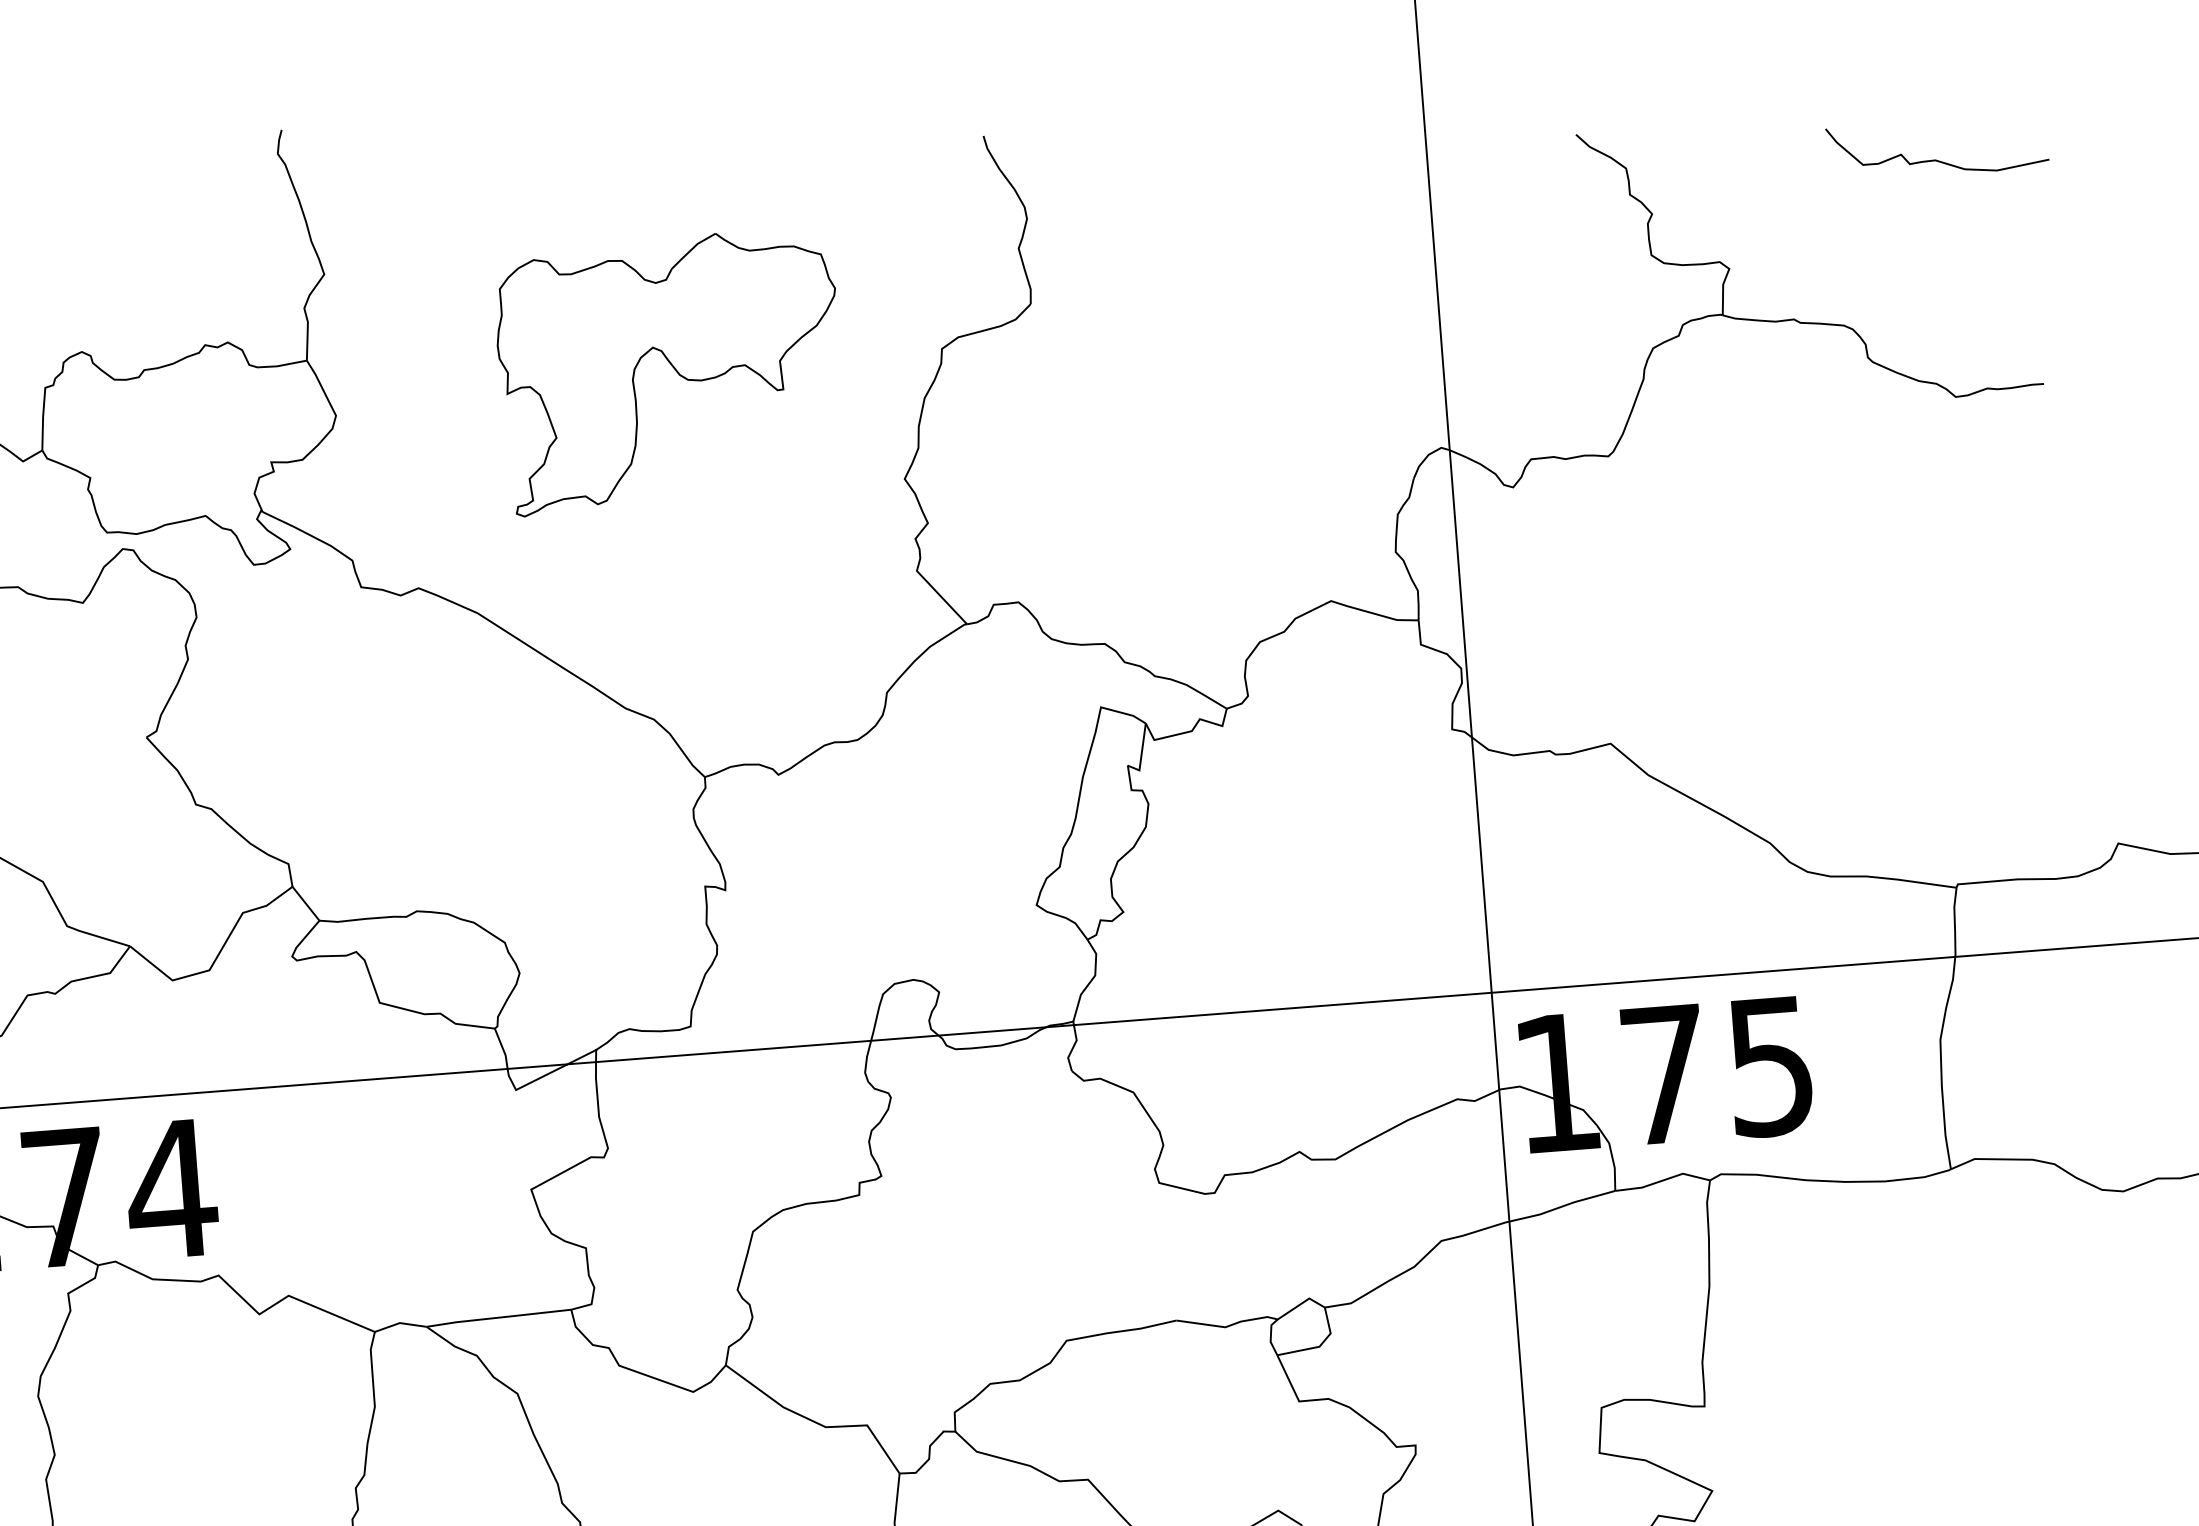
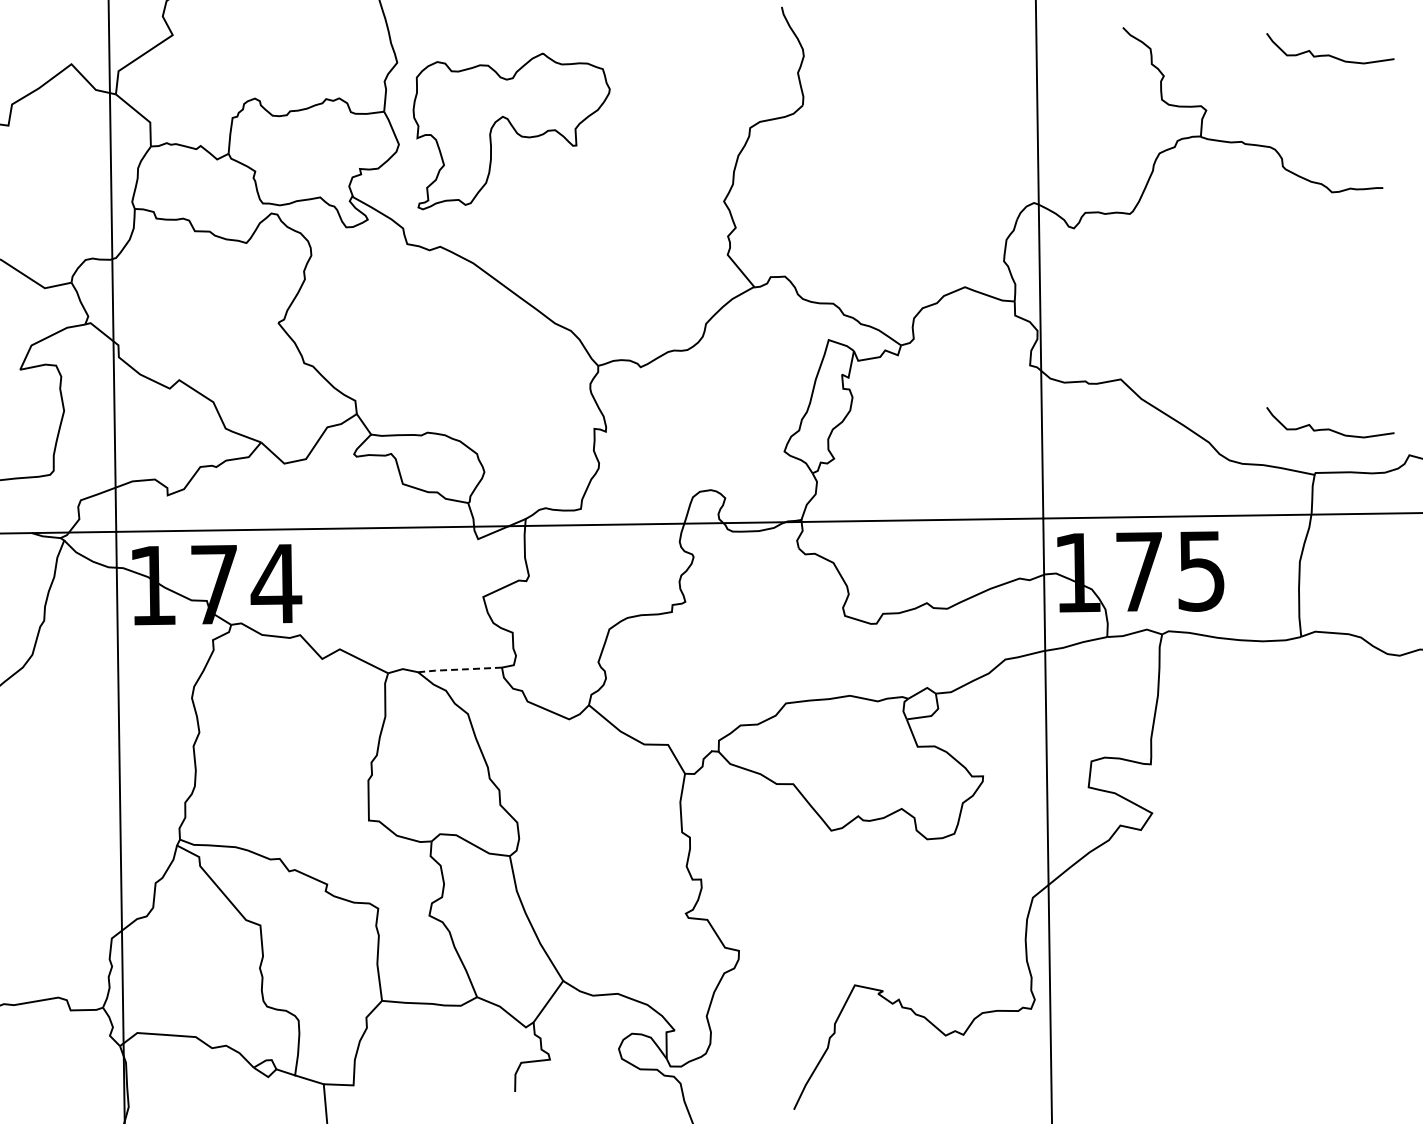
part: (669, 372) -> (511, 131), moved
curve: (1977, 805) -> (1329, 428), added
line: (497, 1317) -> (459, 669), solid -> dashed

